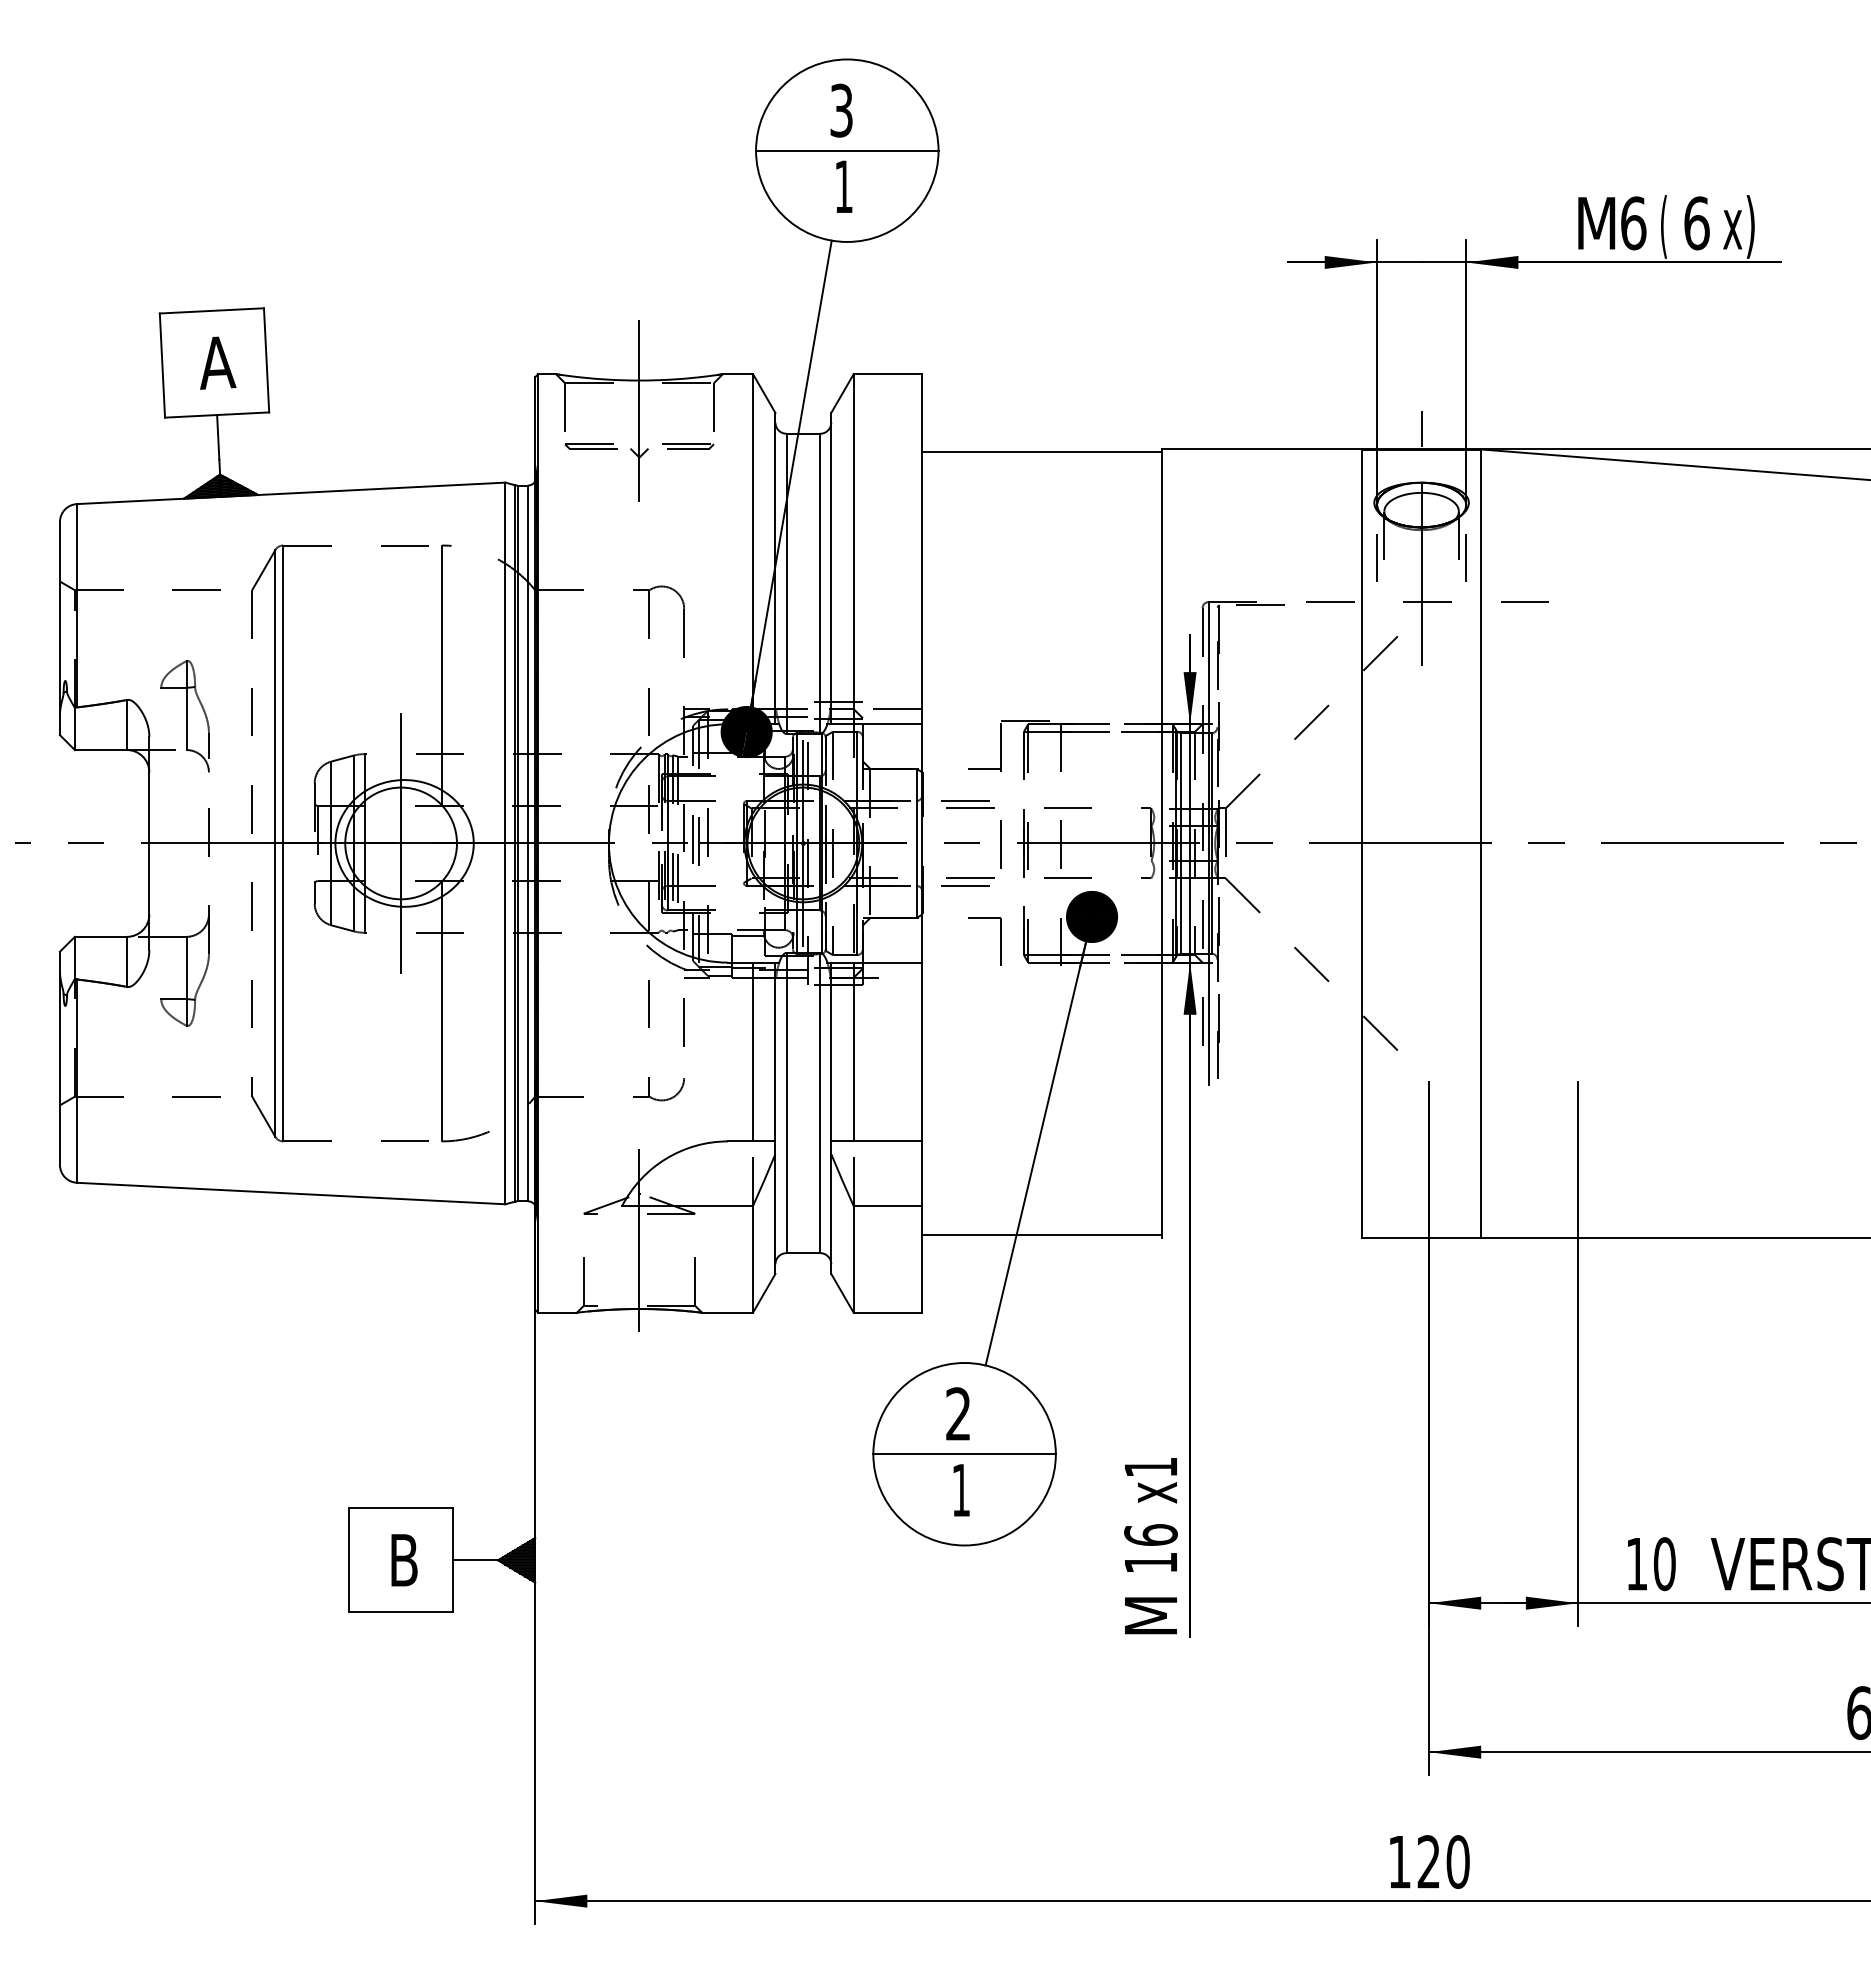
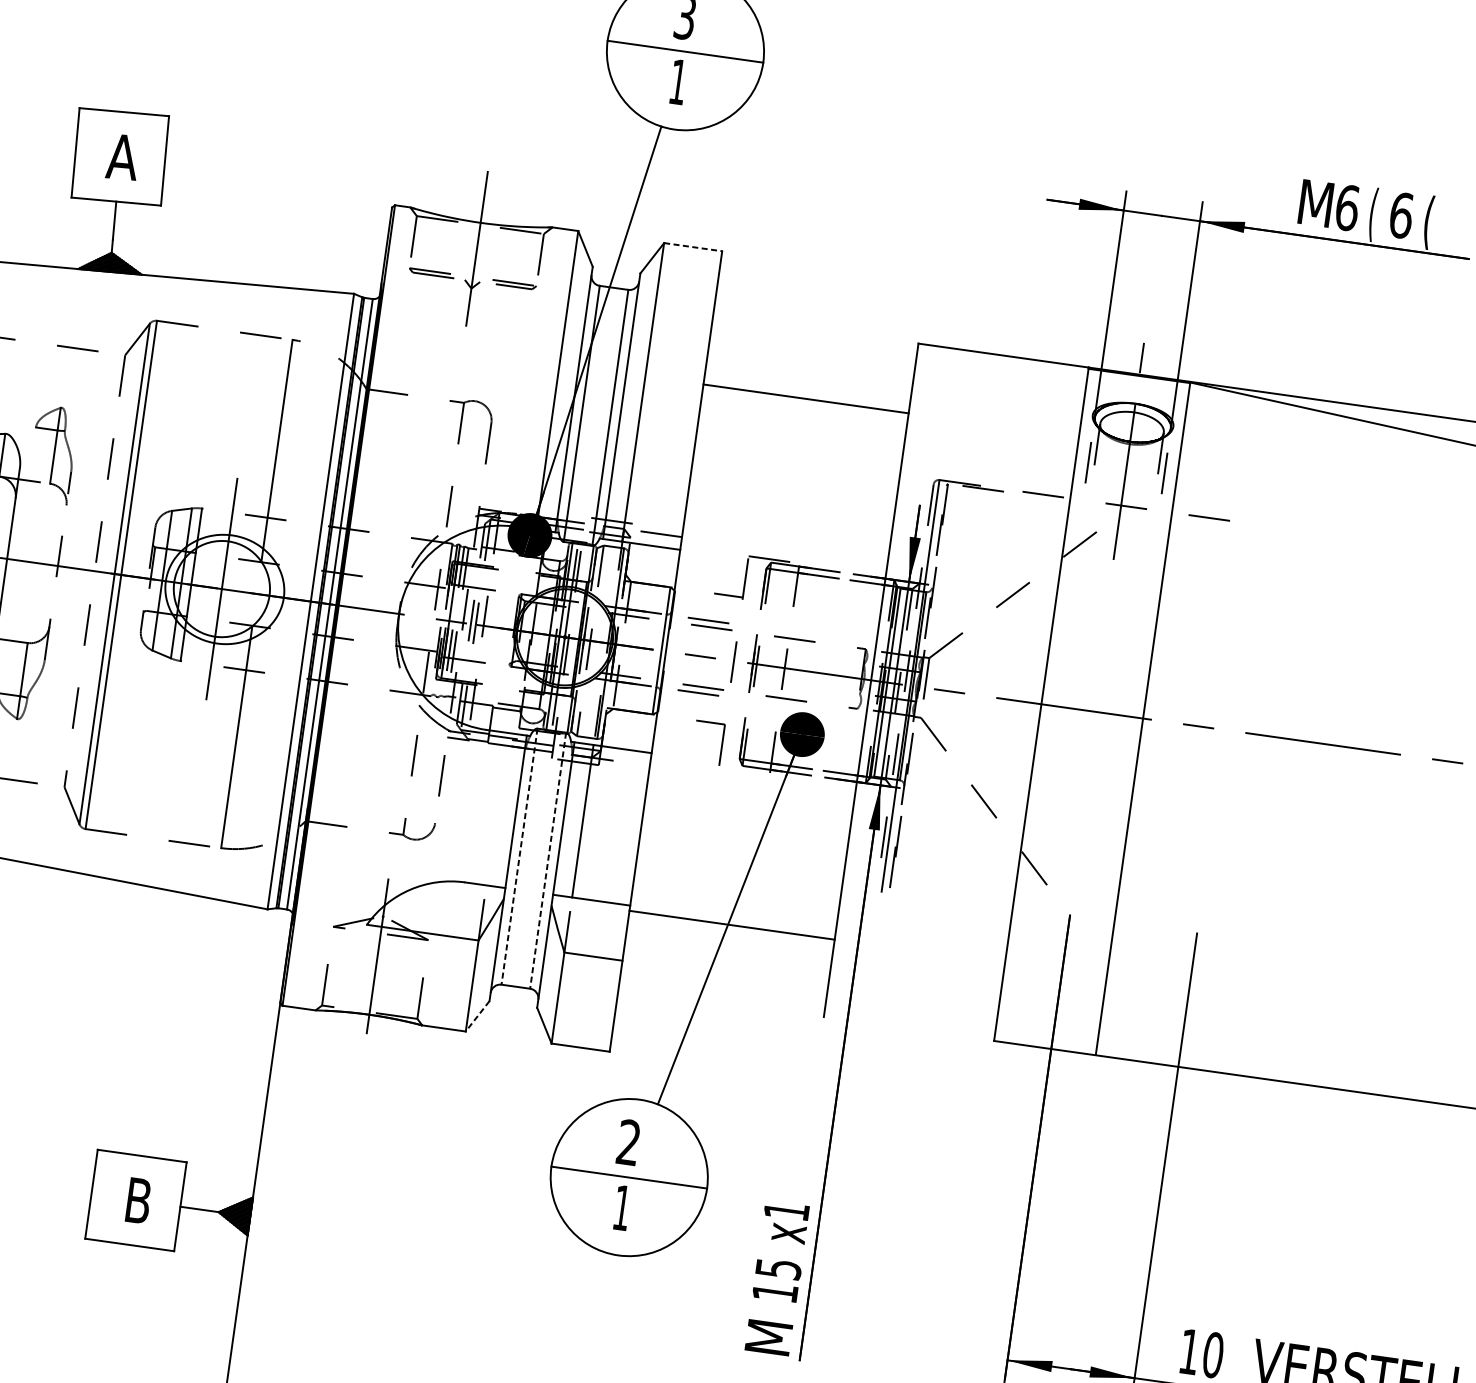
text: (1738, 226) -> (1436, 223), x) -> (
line: (888, 374) -> (693, 247), solid -> dashed
line: (1041, 452) -> (805, 398), moved
line: (753, 1051) -> (497, 808), removed
line: (786, 1103) -> (519, 857), solid -> dashed
line: (820, 1103) -> (548, 861), solid -> dashed
line: (1041, 1234) -> (731, 925), moved
line: (763, 1293) -> (477, 1016), solid -> dashed
text: (1150, 1534) -> (778, 1268), 16 -> 15

